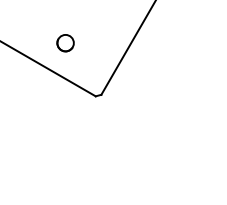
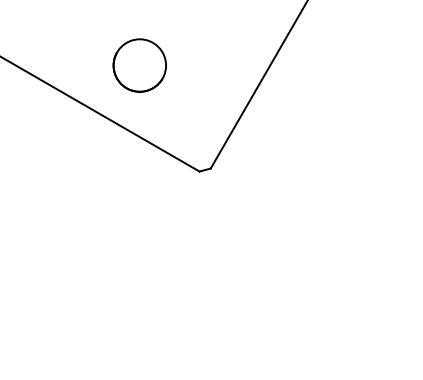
circle: (65, 43) -> (139, 66), size x1.6

